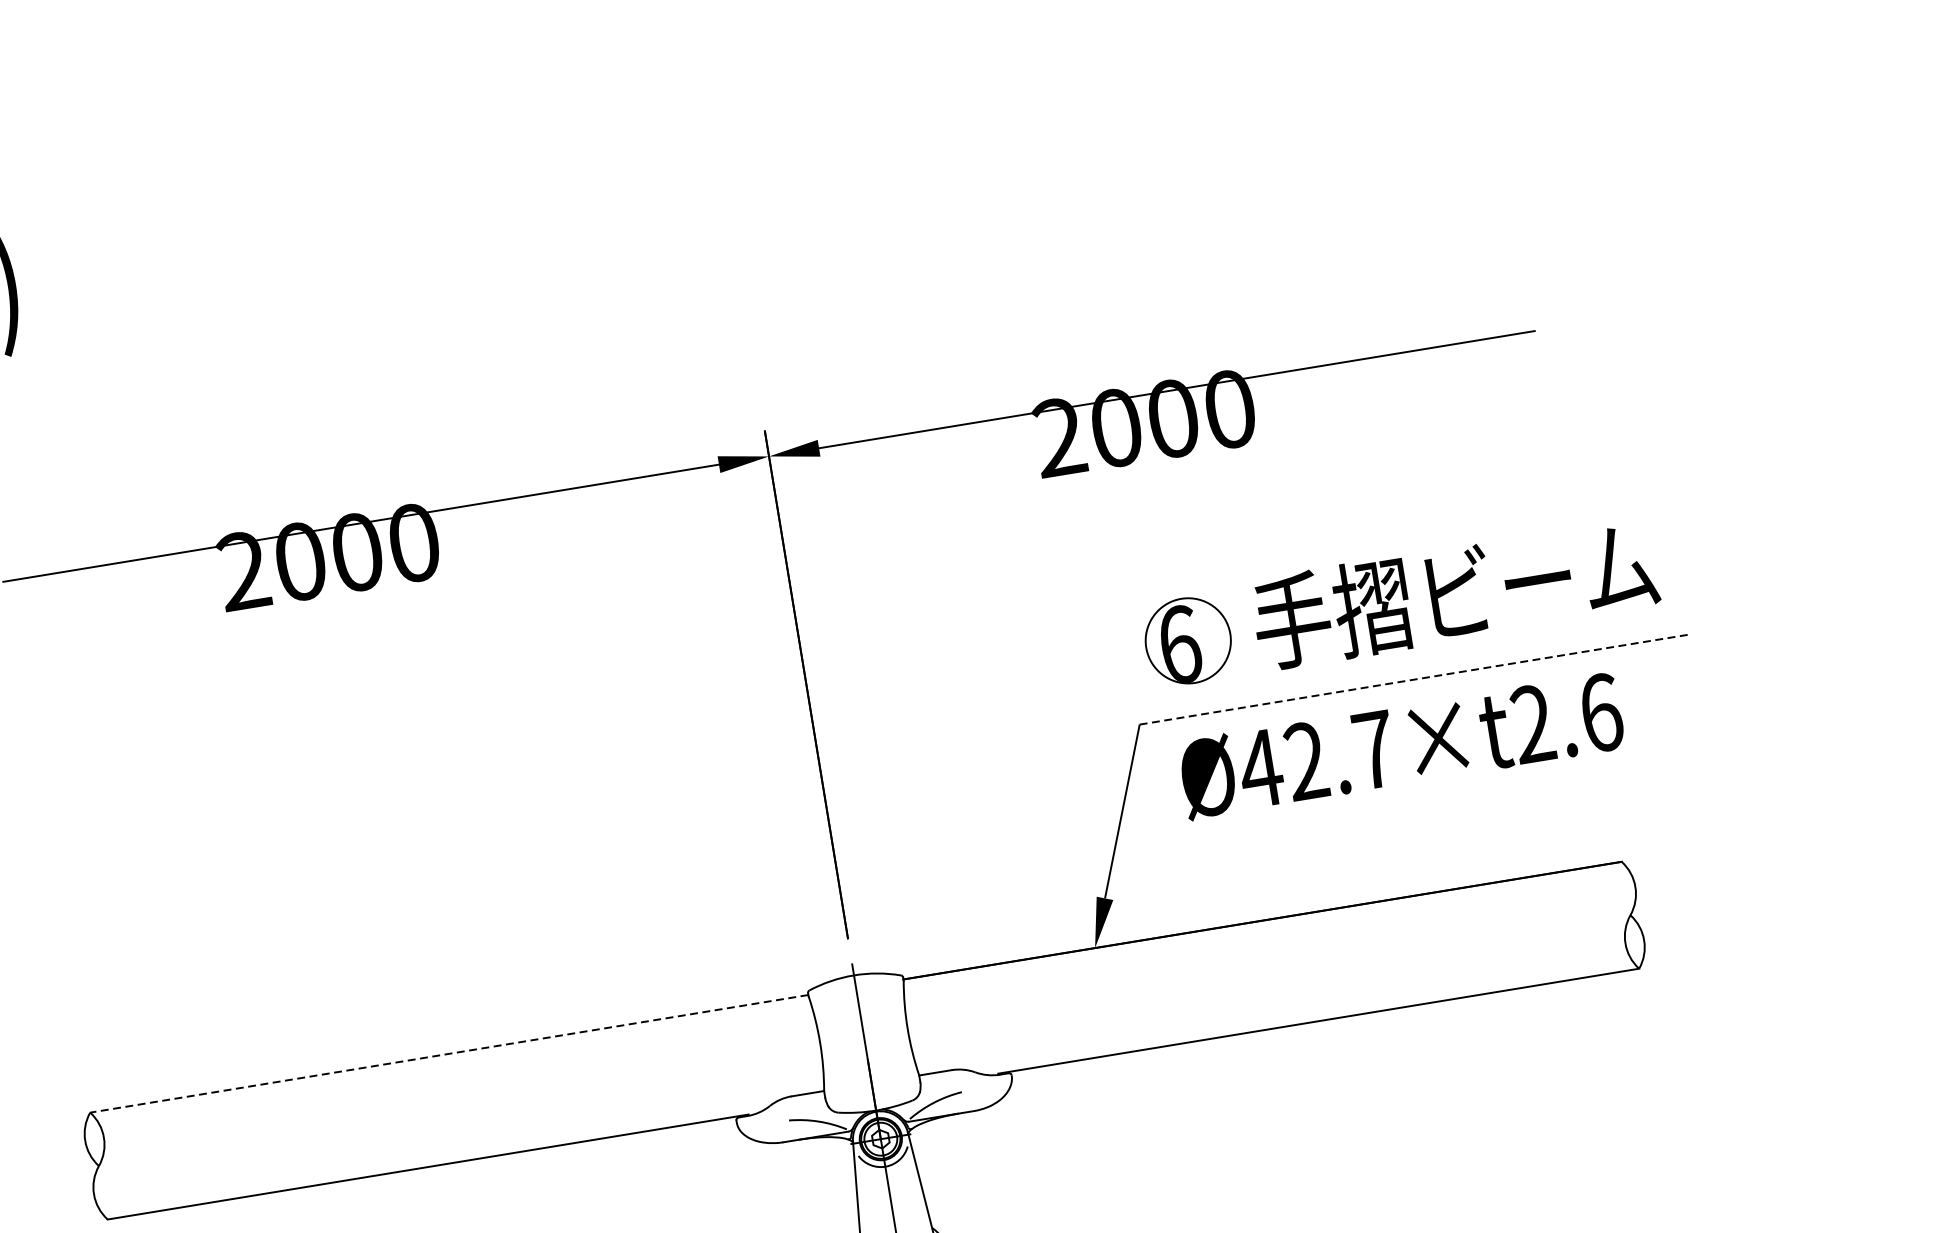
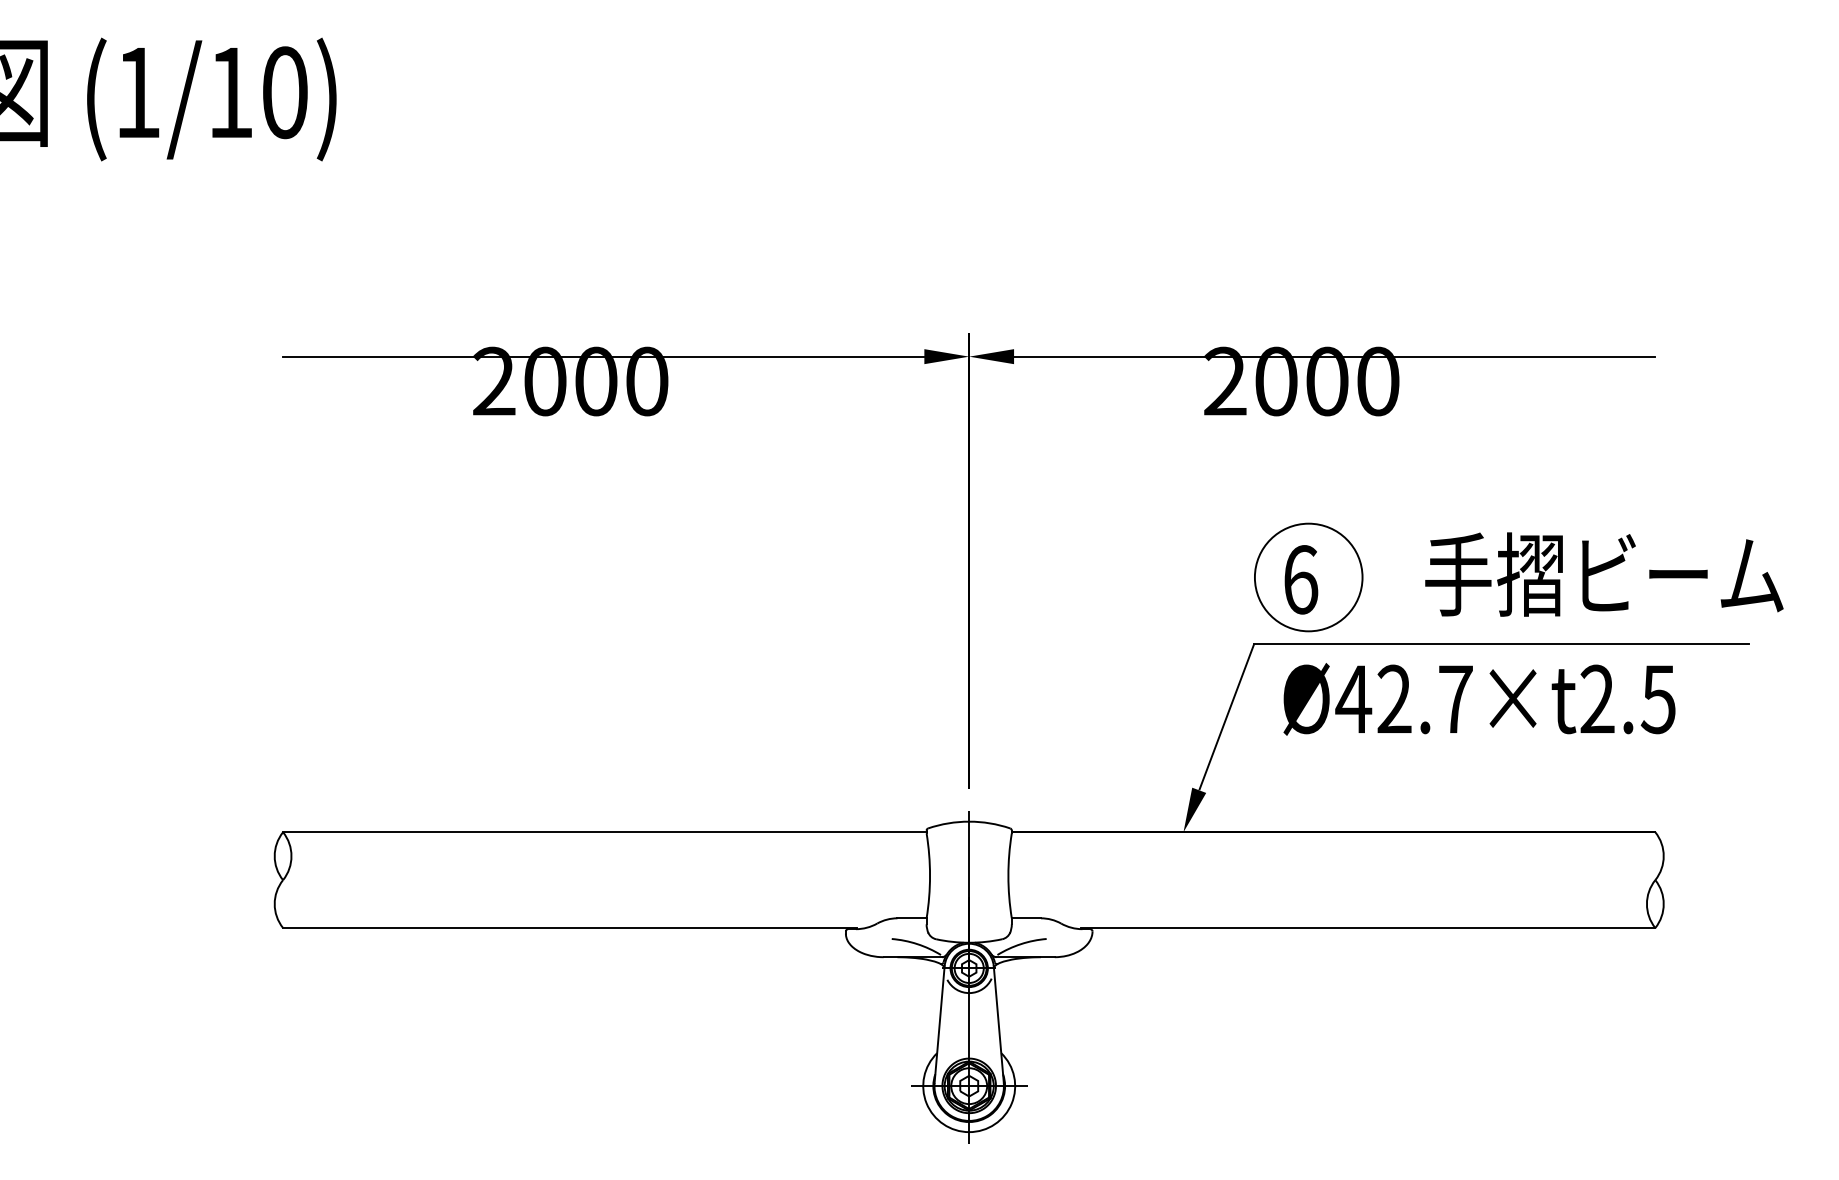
text: (1455, 593) -> (1604, 574), moved
circle: (1188, 640) -> (1308, 577), size x1.43
line: (1416, 679) -> (1502, 643), dashed -> solid
text: (1600, 713) -> (1658, 699), Ø42.7×t2.6 -> Ø42.7×t2.5
line: (448, 1054) -> (604, 832), dashed -> solid

